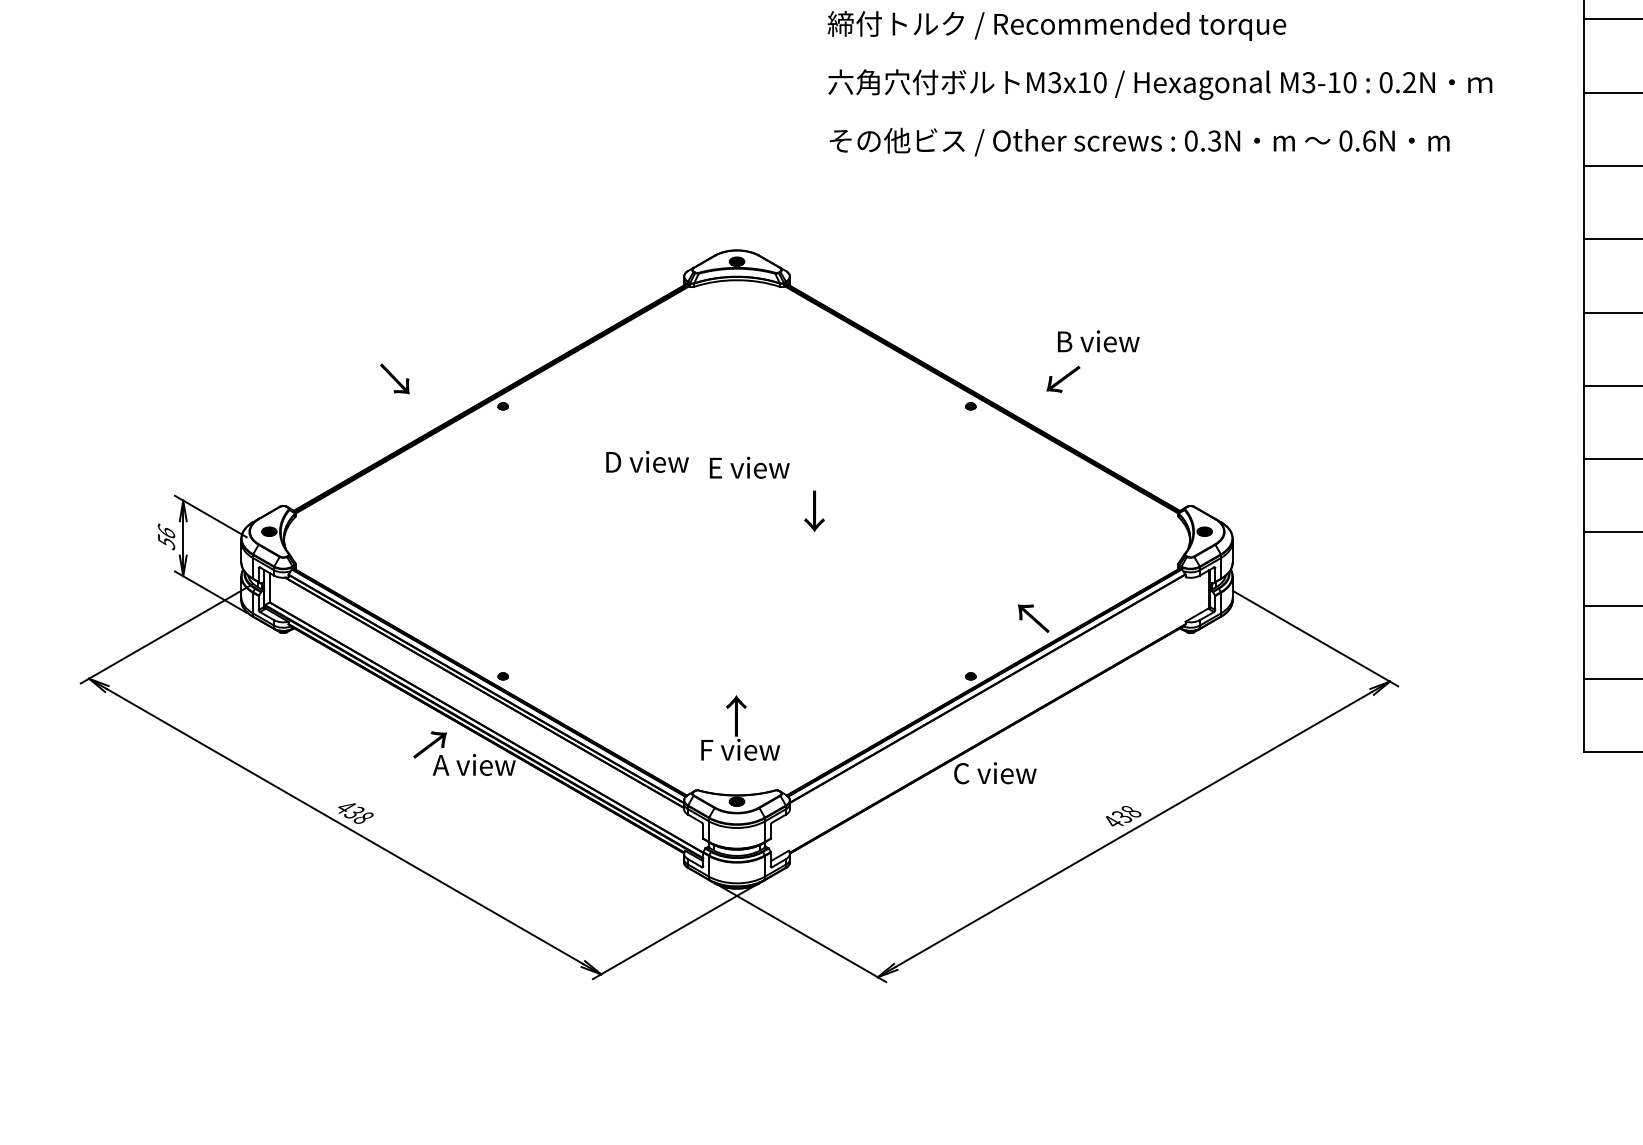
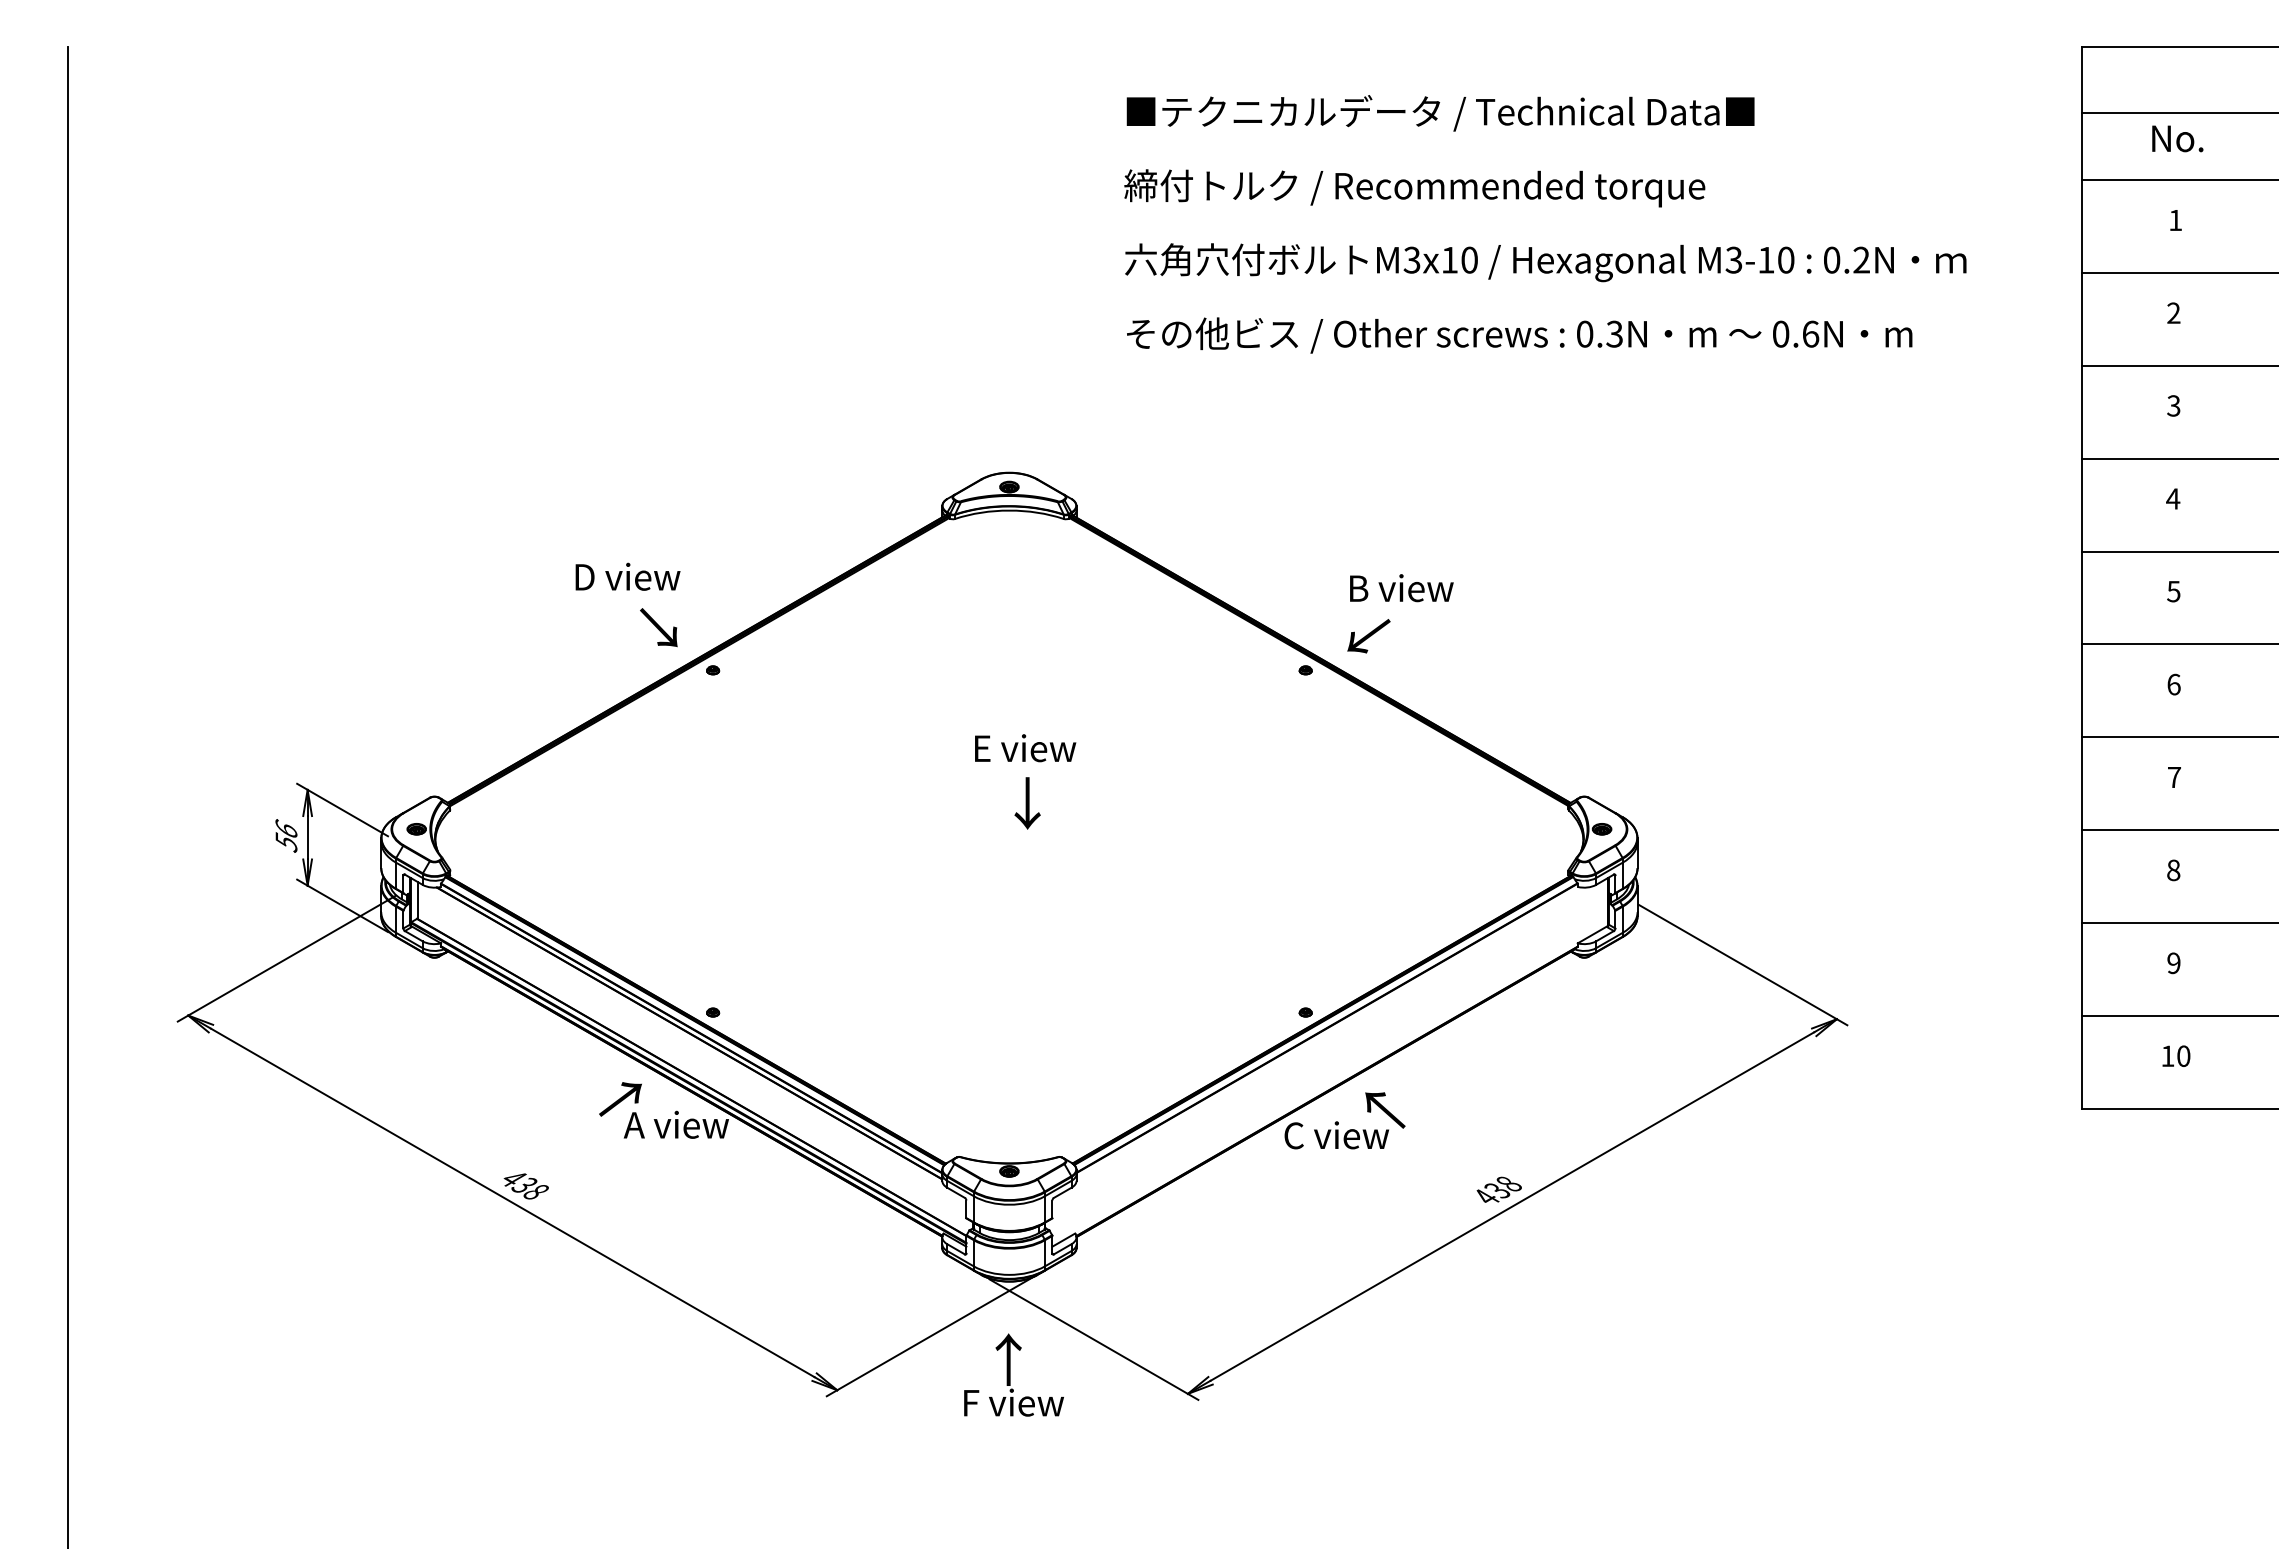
text: (1098, 341) -> (1401, 588), moved
text: (394, 378) -> (658, 627), moved
text: (1062, 379) -> (1368, 636), moved
text: (647, 461) -> (627, 576), moved
text: (814, 511) -> (1027, 803), moved
text: (1033, 618) -> (1385, 1110), moved
text: (740, 727) -> (1013, 1374), moved

